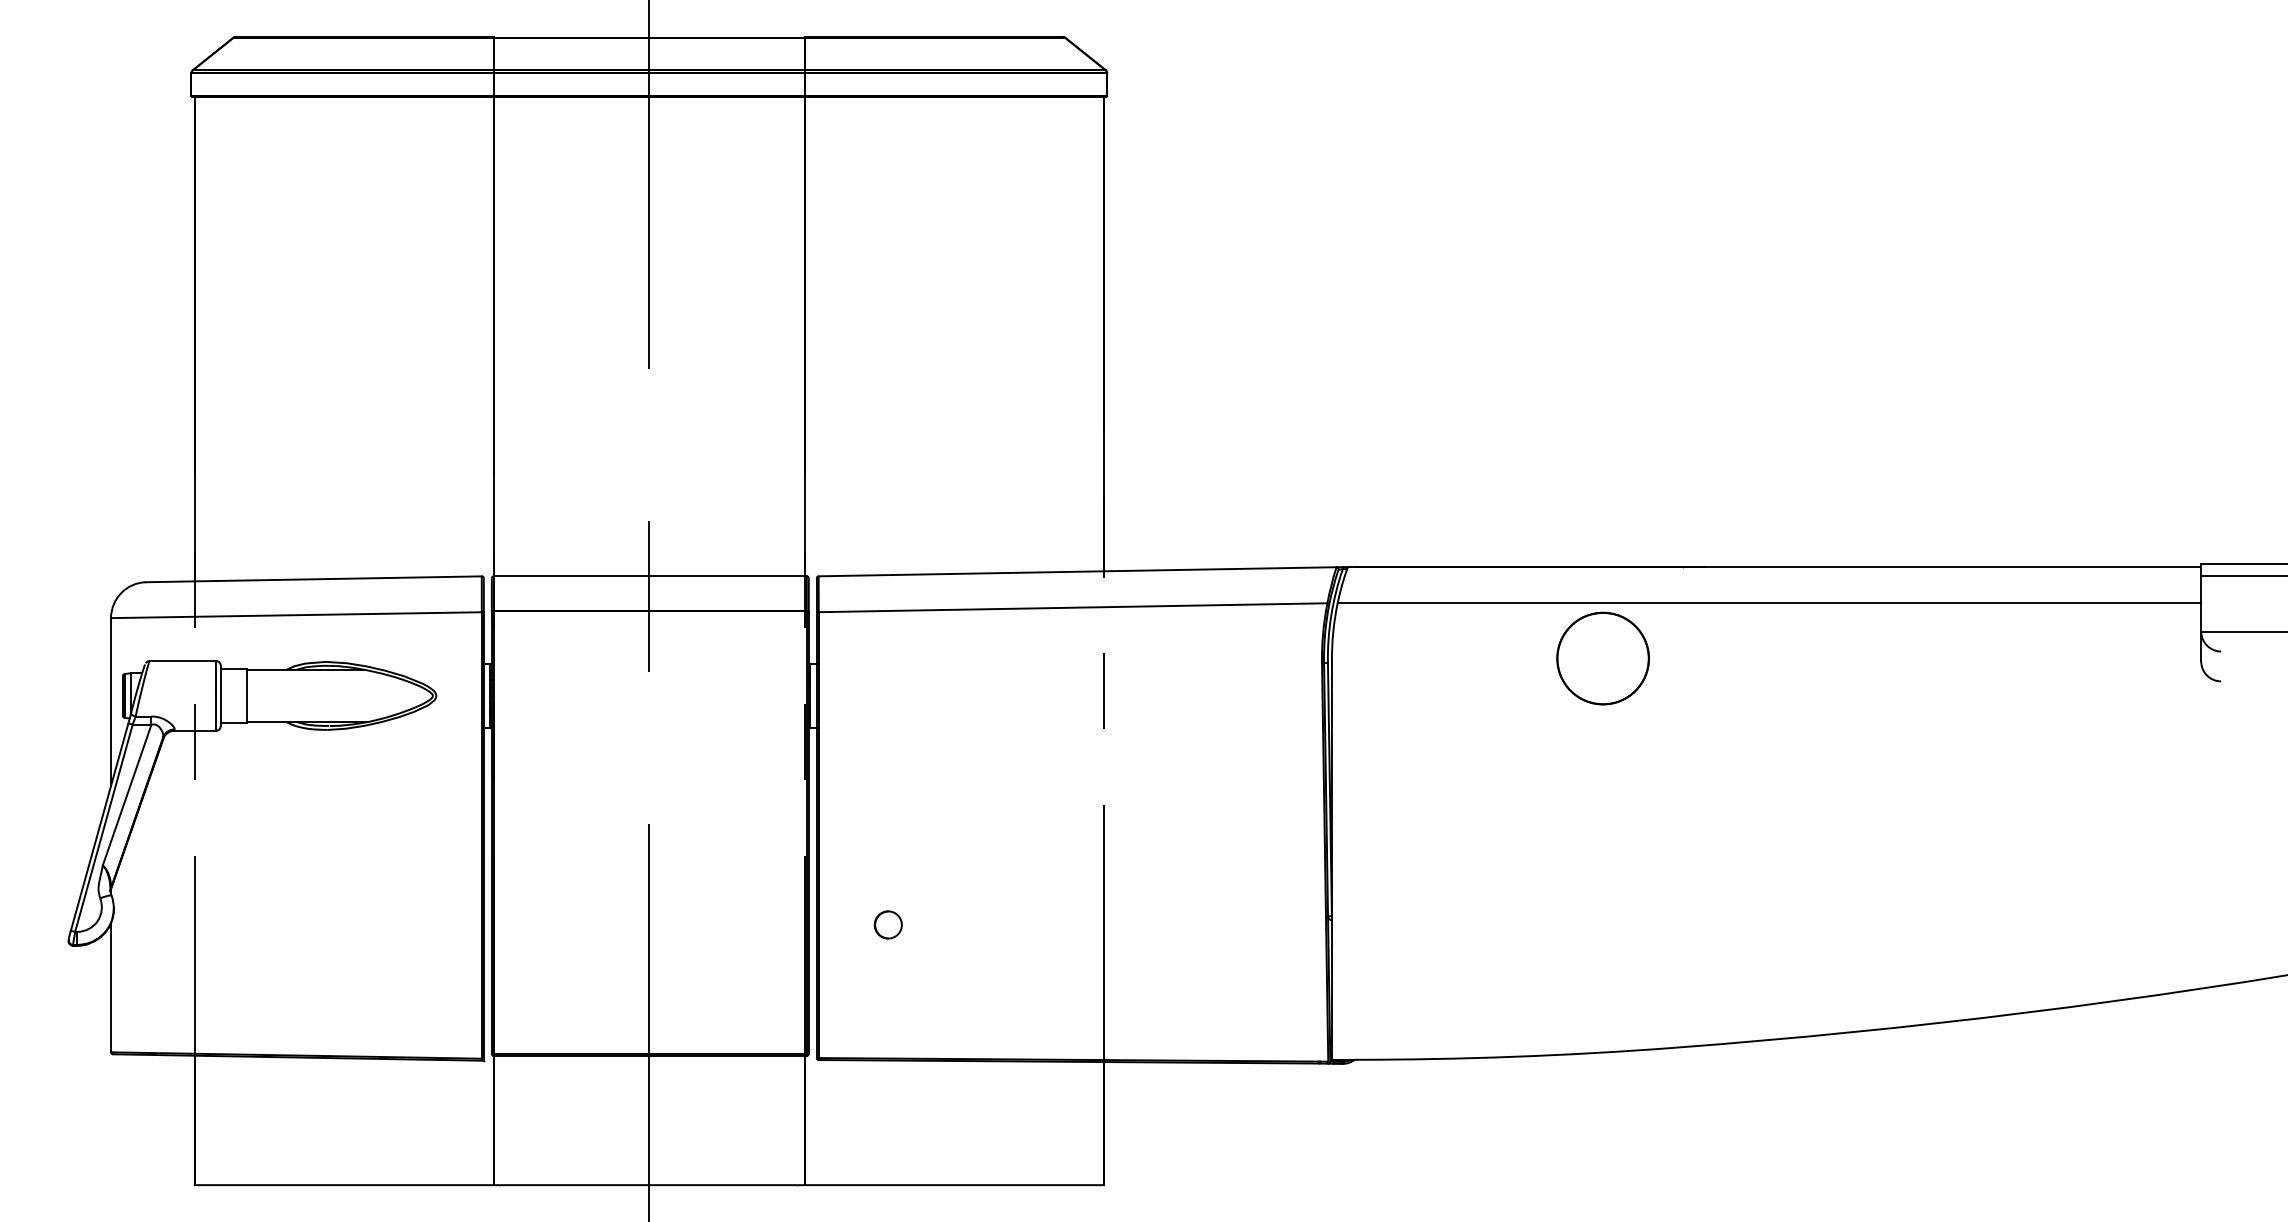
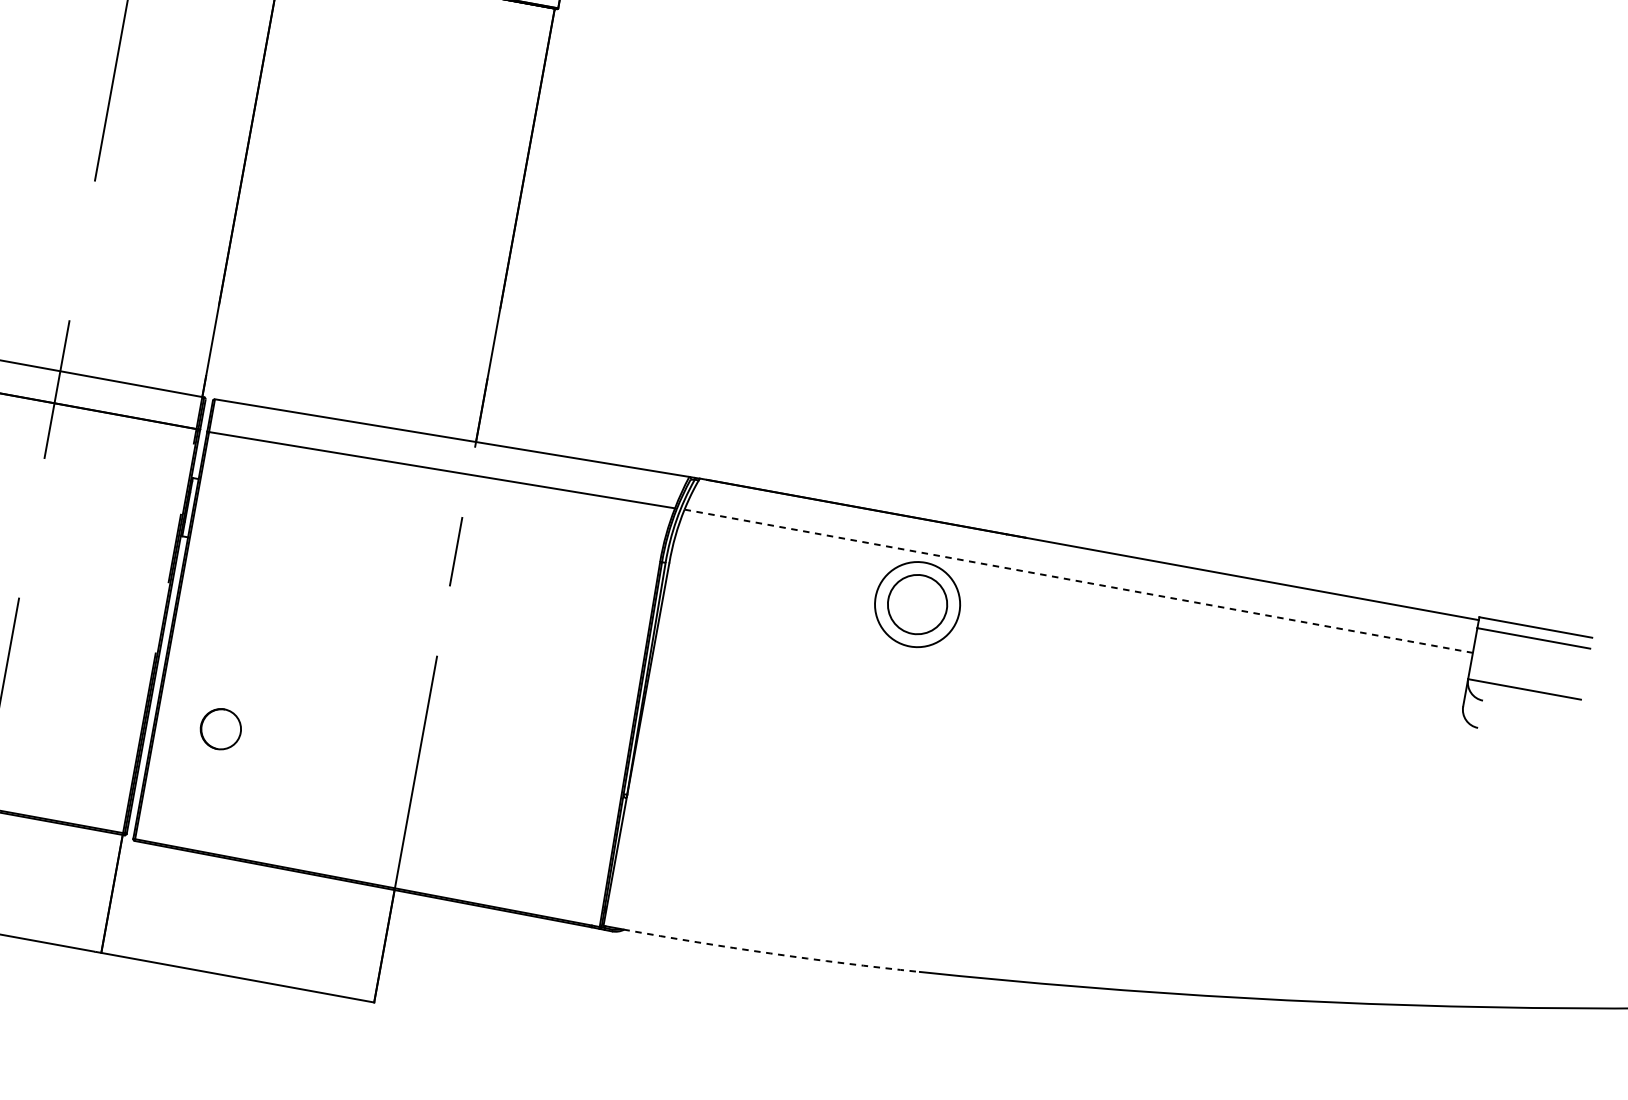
line: (1769, 602) -> (1078, 580), solid -> dashed
circle: (1602, 658) -> (917, 604), size x0.7
circle: (887, 924) -> (220, 728), size x1.6
arc: (1514, 1056) -> (770, 953), solid -> dashed

